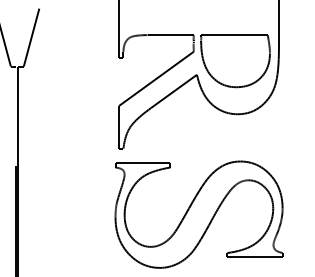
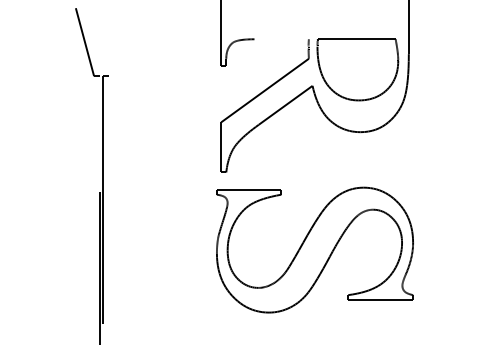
line: (170, 35) -> (281, 39), removed
line: (31, 37) -> (118, 42), removed

